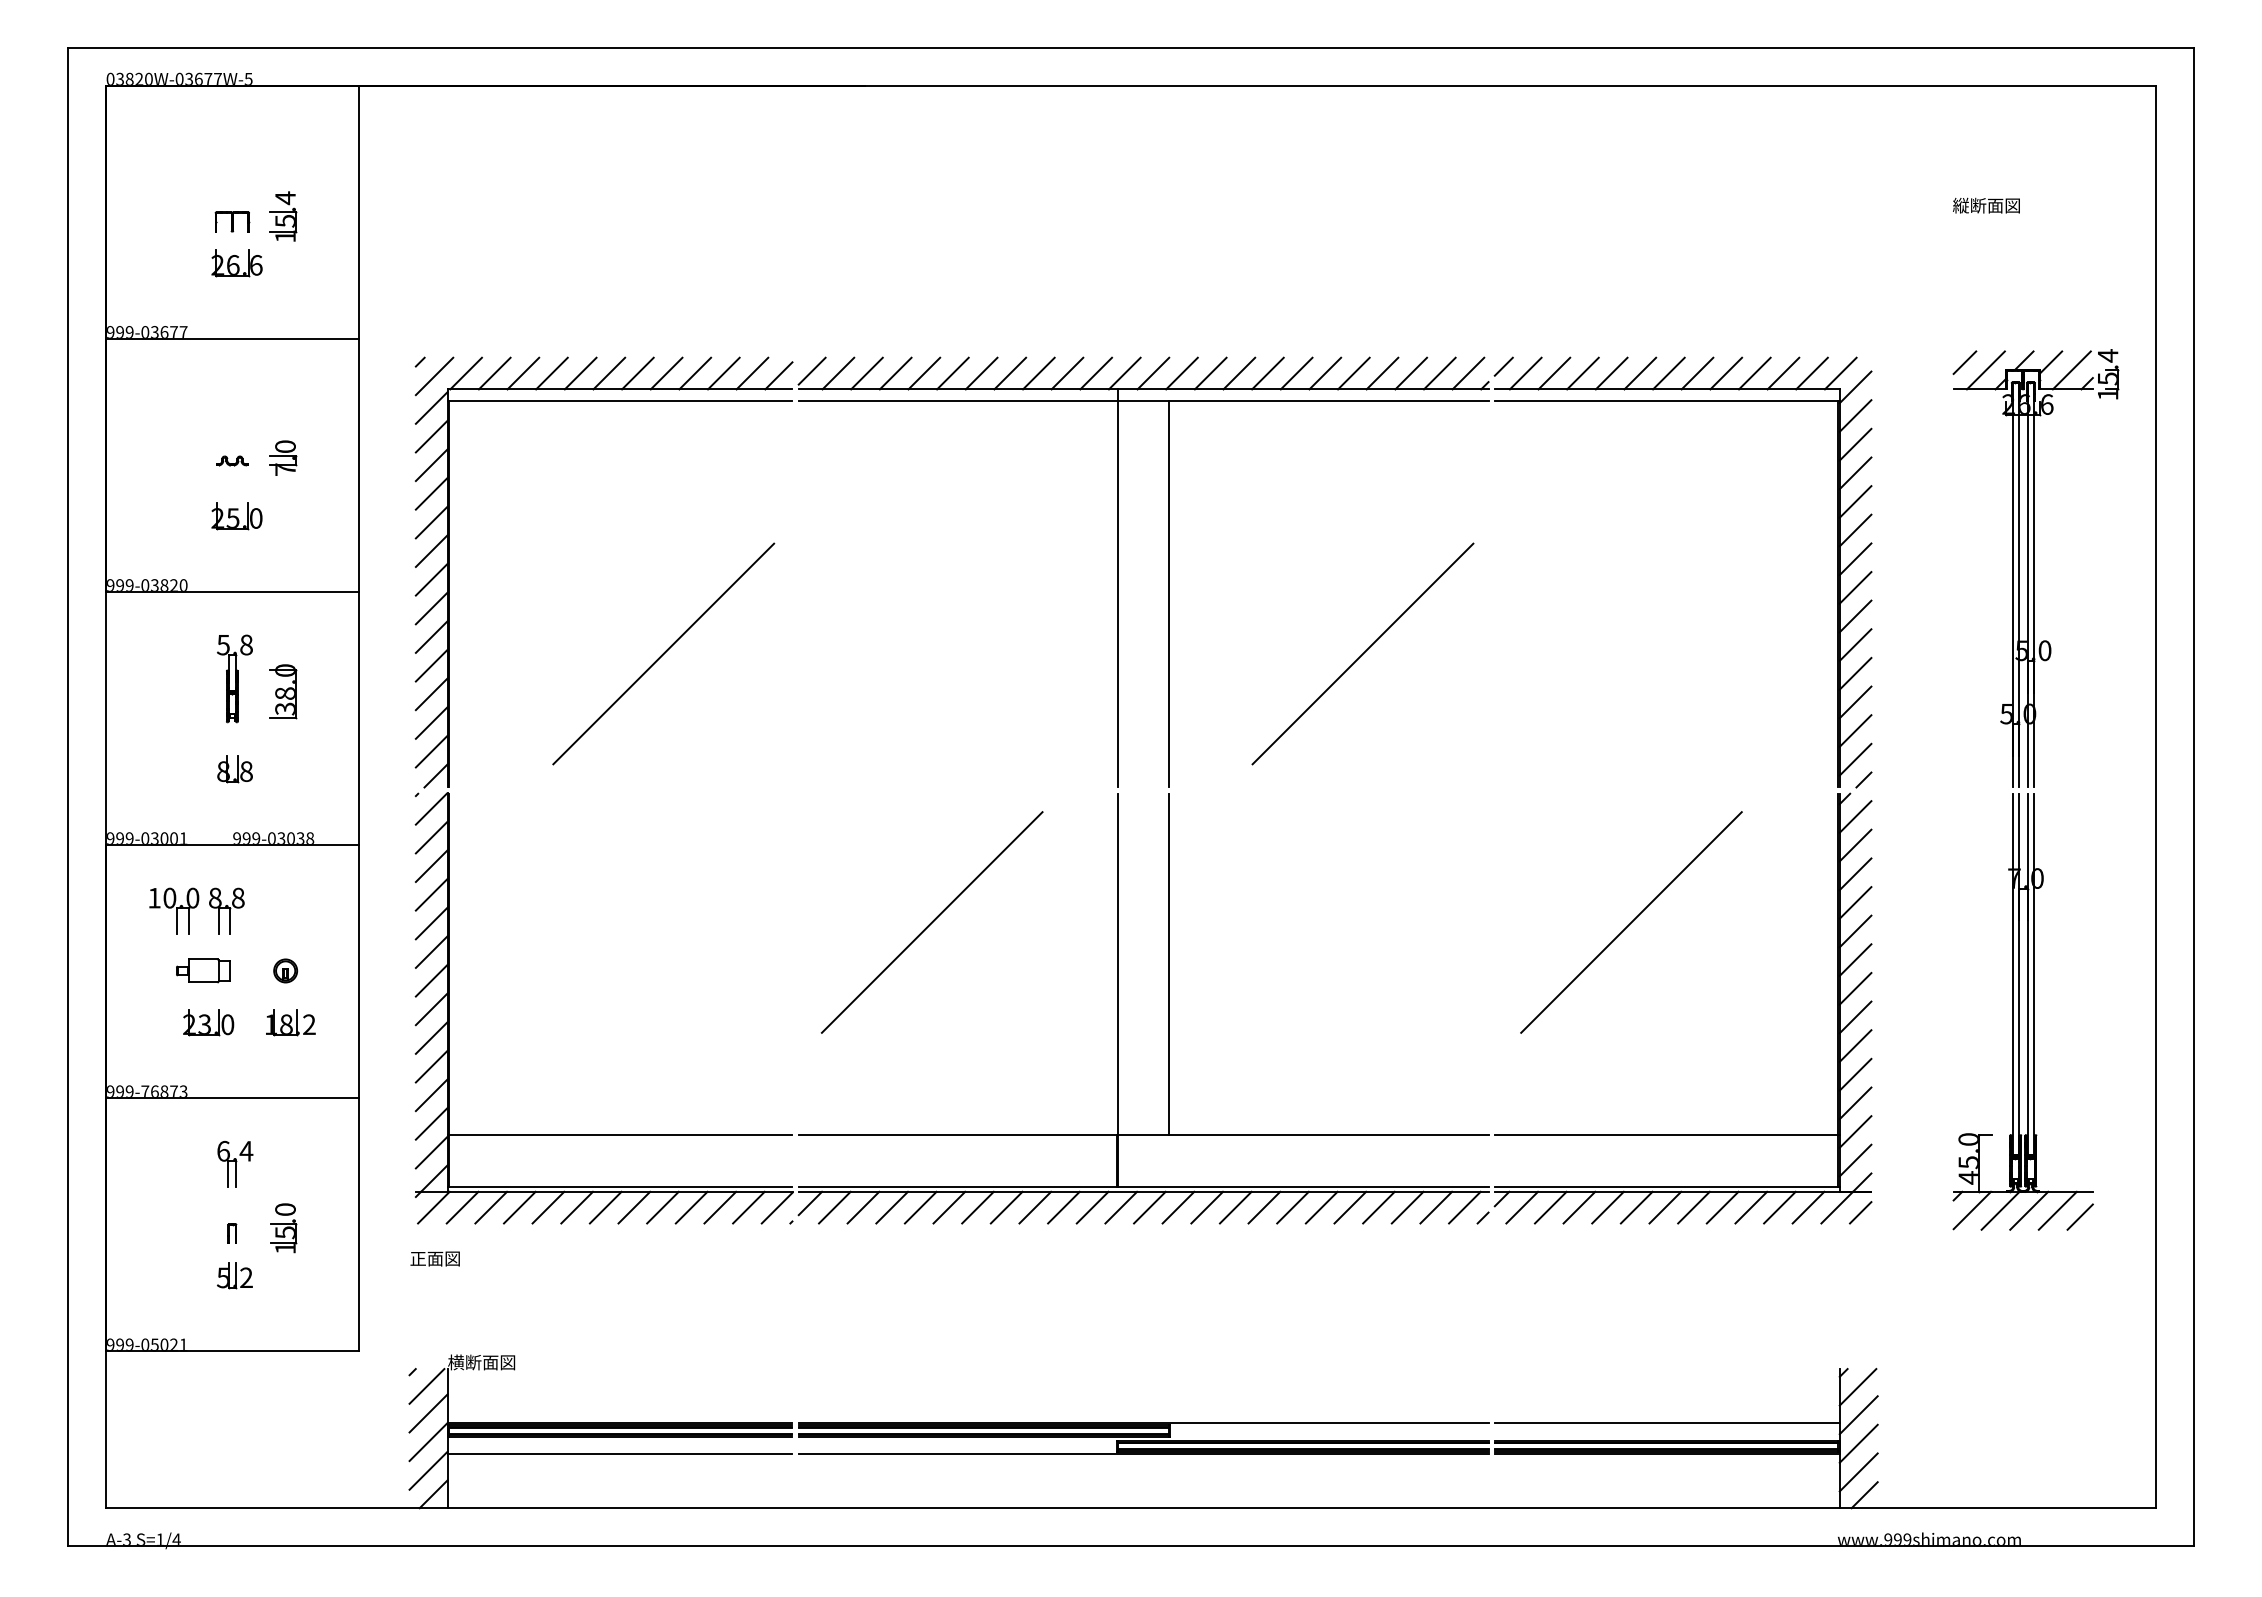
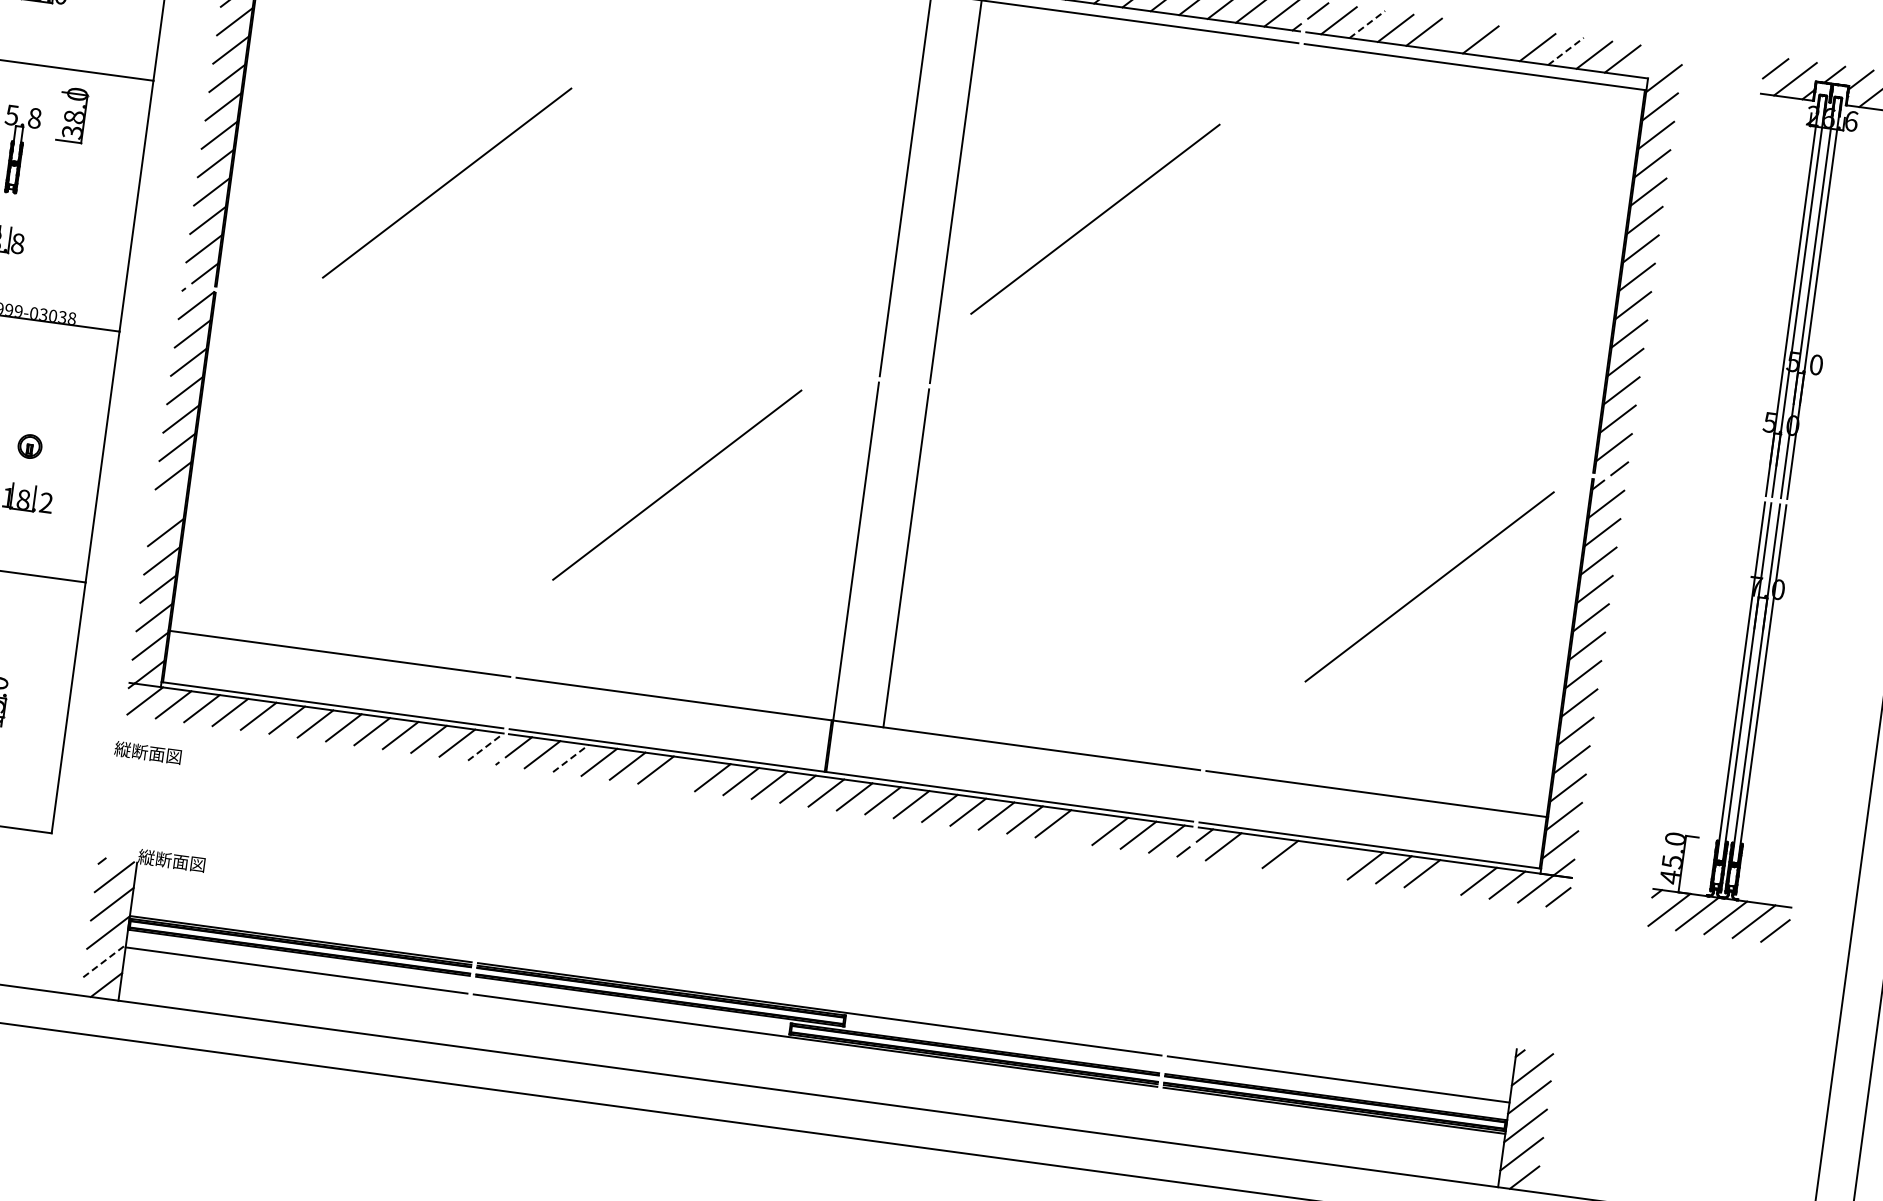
line: (1554, 373) -> (1367, 24), solid -> dashed
line: (1640, 373) -> (1452, 36), removed
line: (1697, 373) -> (1509, 43), removed
line: (1755, 373) -> (1566, 51), solid -> dashed
line: (1840, 373) -> (1650, 62), removed
line: (1362, 653) -> (1095, 218), moved
part: (283, 691) -> (72, 114), moved
line: (1631, 922) -> (1429, 586), moved
line: (431, 1009) -> (169, 504), removed
line: (863, 1207) -> (570, 758), solid -> dashed
line: (977, 1207) -> (683, 773), removed
line: (1378, 1207) -> (1081, 827), removed
line: (1550, 1207) -> (1251, 850), removed
line: (1607, 1207) -> (1308, 858), removed
line: (1636, 1207) -> (1337, 861), removed
line: (1751, 1207) -> (1450, 877), removed
line: (777, 1208) -> (485, 747), solid -> dashed
text: (443, 1258) -> (147, 752), 正面図 -> 縦断面図
text: (455, 1362) -> (145, 857), 横断面図 -> 縦断面図
line: (428, 1470) -> (104, 960), solid -> dashed

